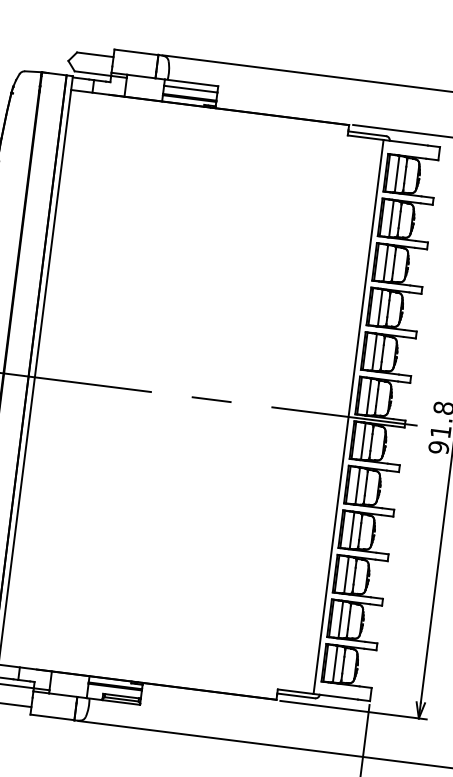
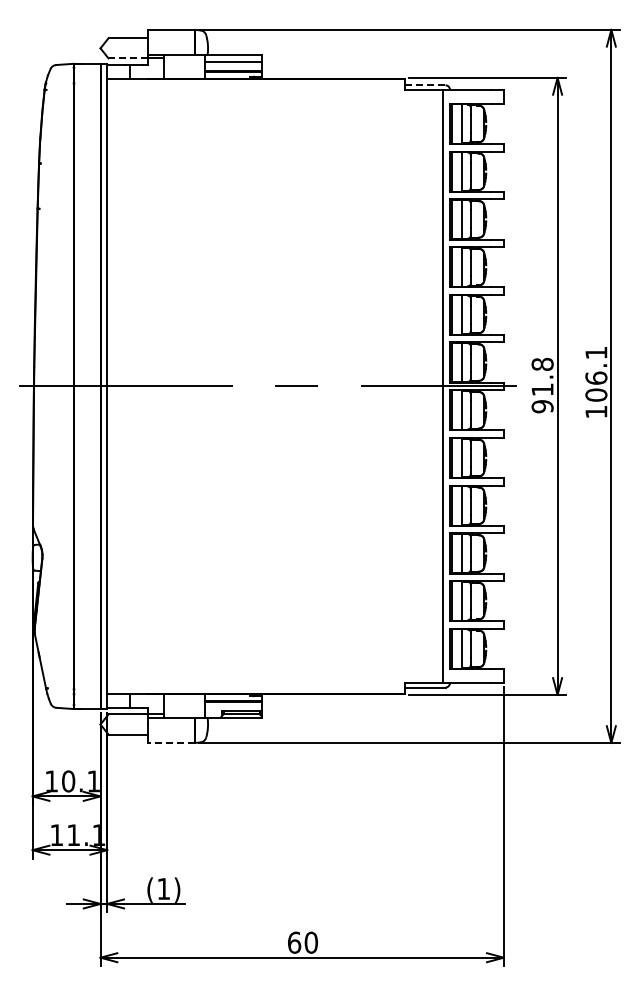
line: (93, 73) -> (128, 58), solid -> dashed
line: (367, 133) -> (425, 85), solid -> dashed
line: (52, 717) -> (171, 742), solid -> dashed

